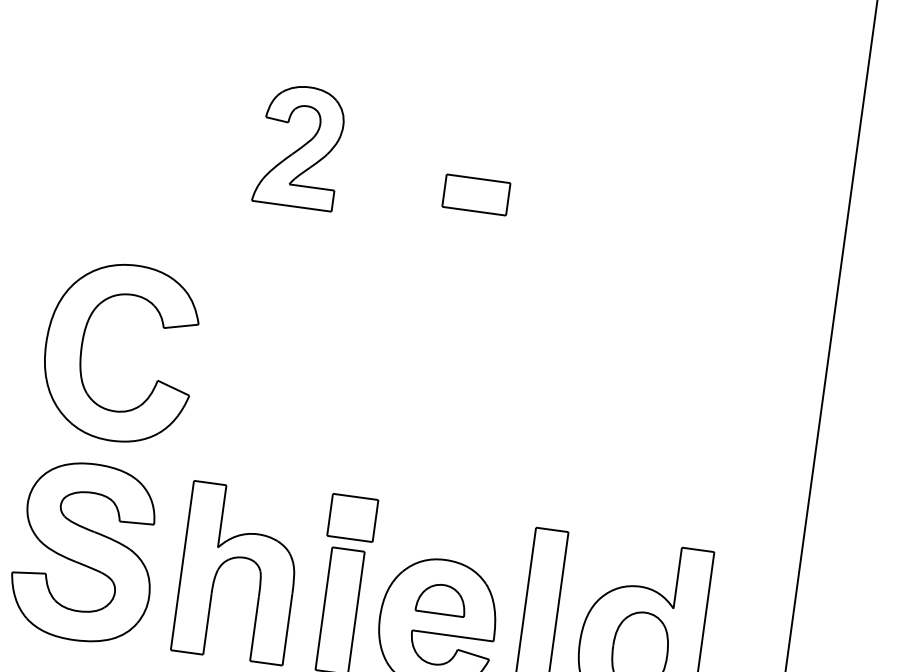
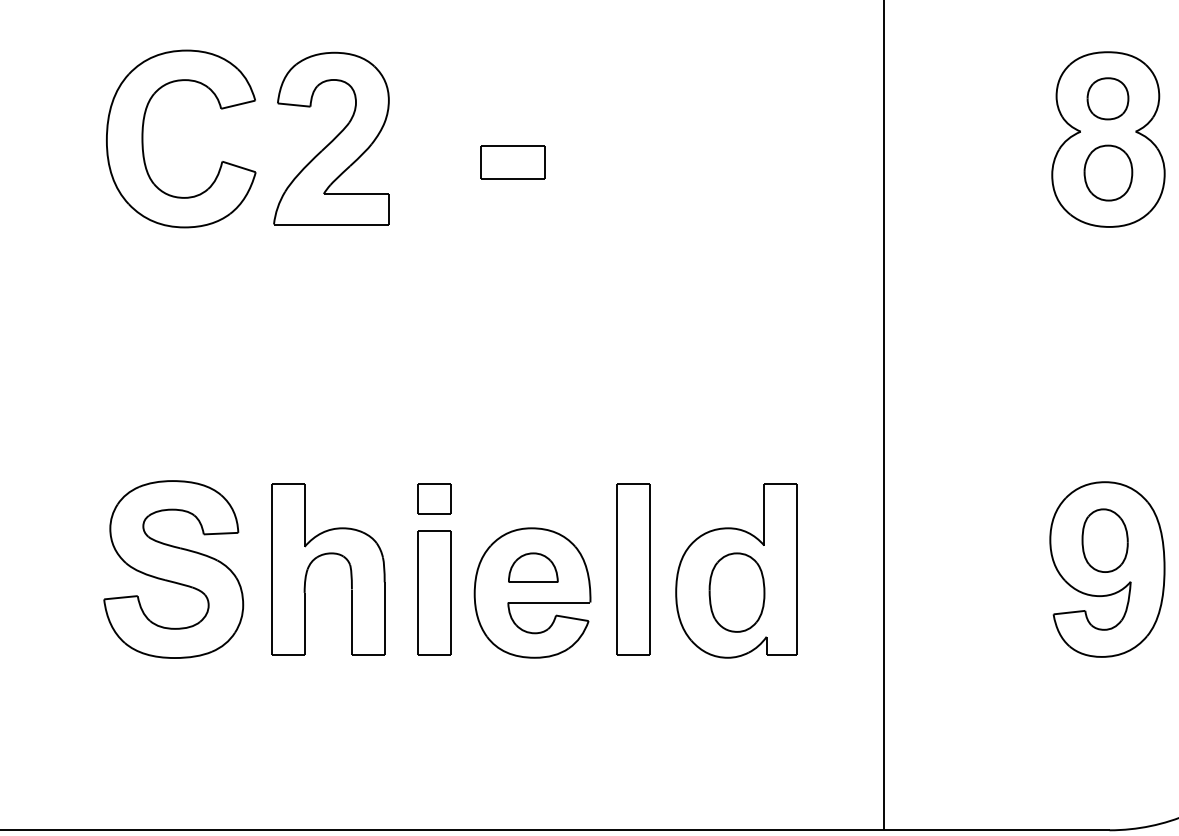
part: (299, 146) -> (331, 138), size x1.43
part: (82, 346) -> (143, 138), moved
part: (353, 517) -> (434, 498), size x0.71

